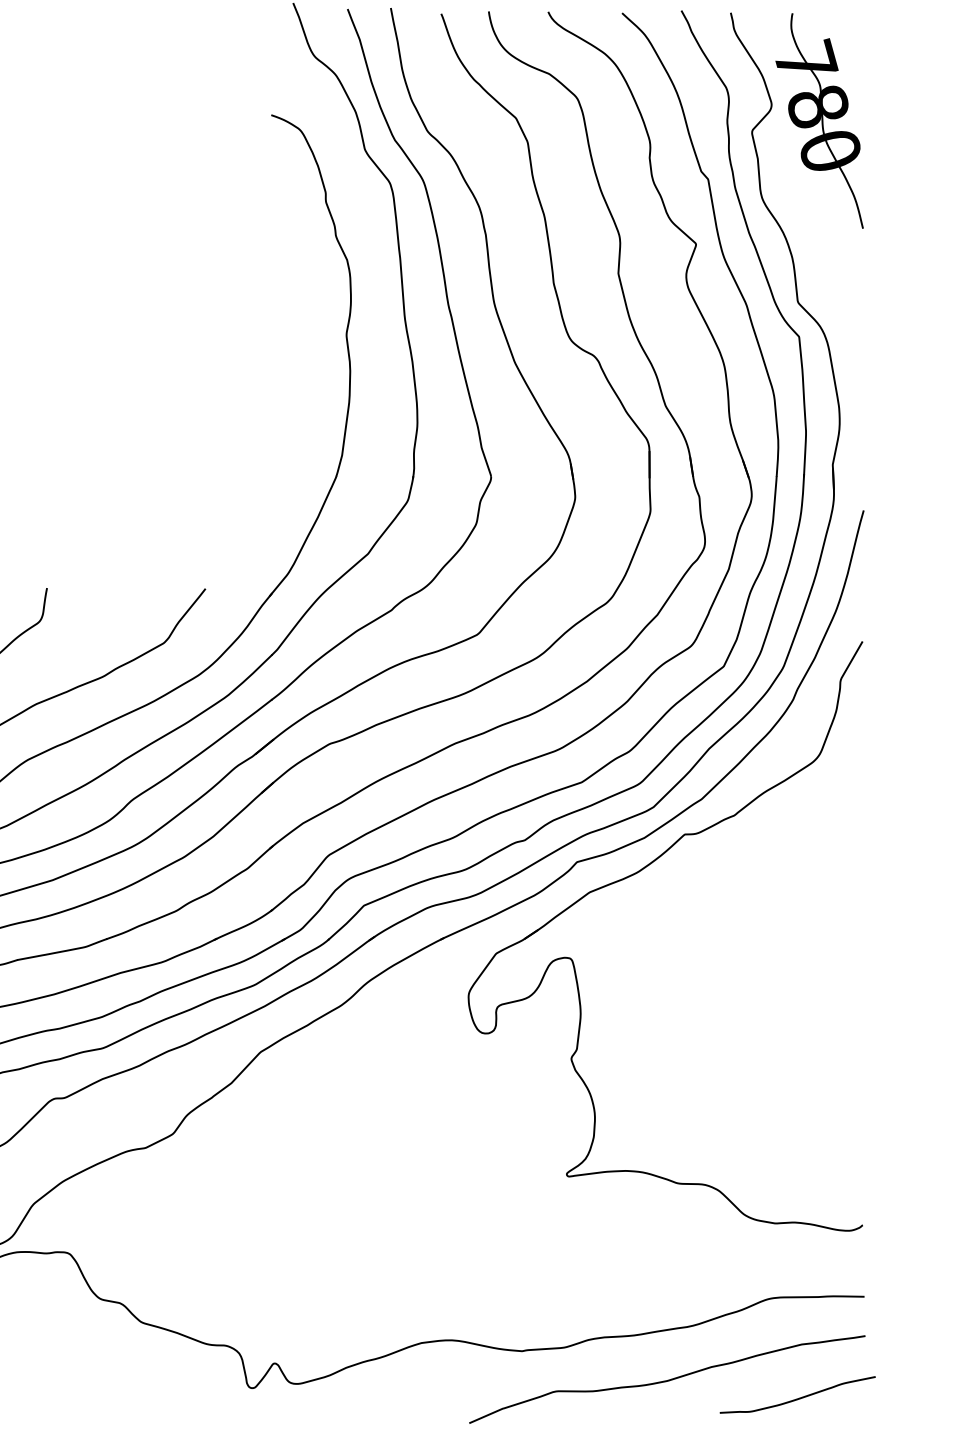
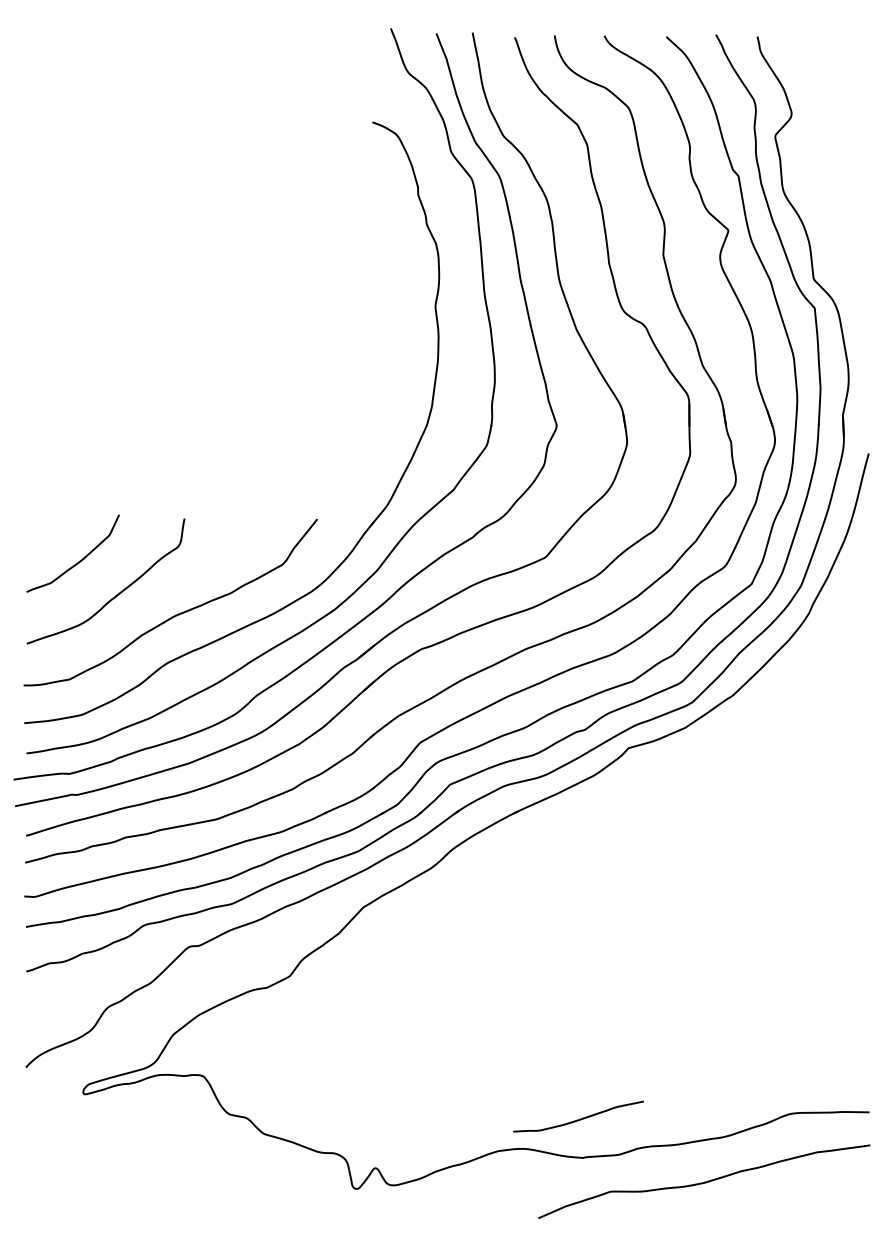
part: (819, 120) -> (831, 126), removed
part: (634, 875) -> (676, 759), removed
curve: (798, 1397) -> (579, 1118), moved

